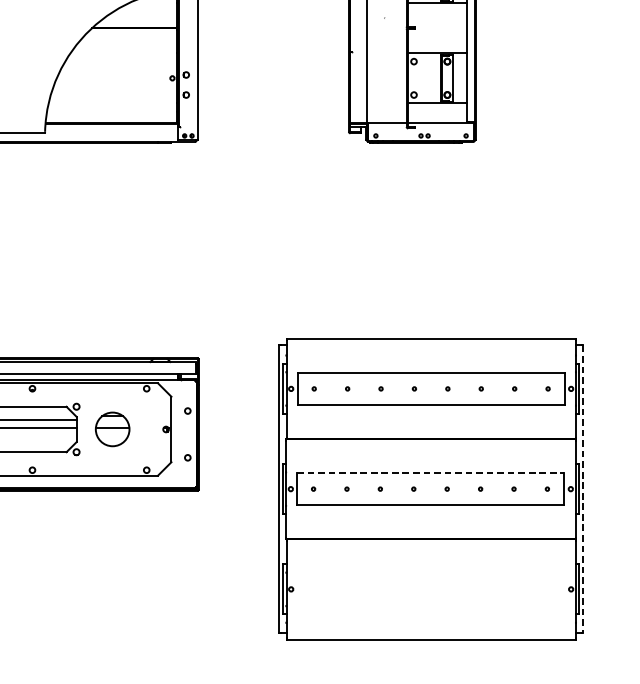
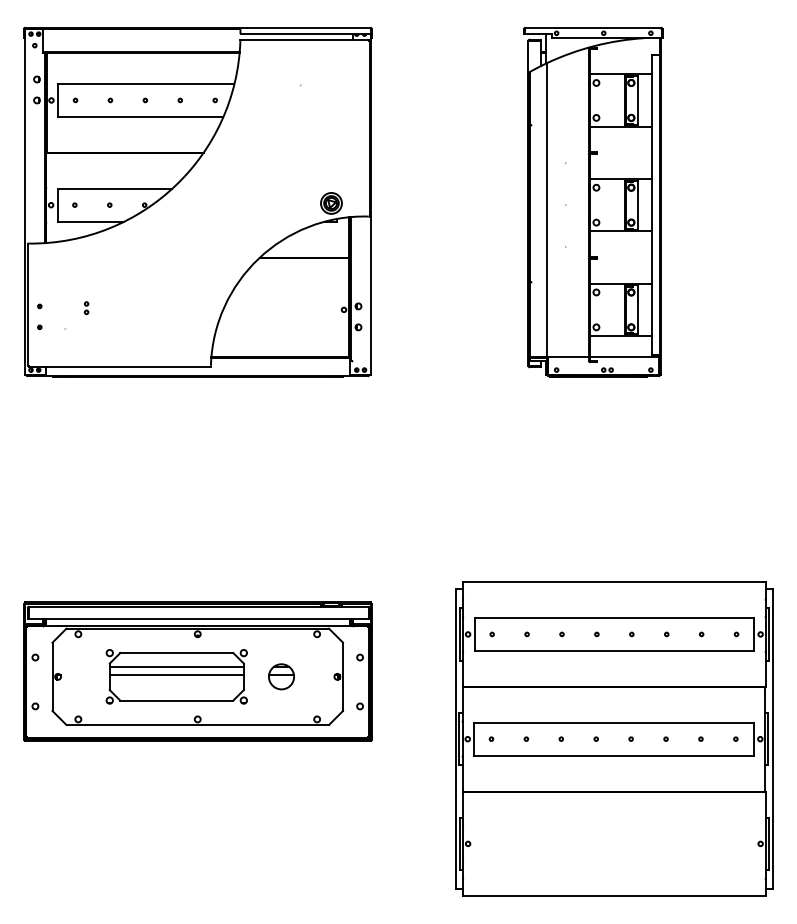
part: (112, 429) -> (281, 676), size x0.71
line: (431, 473) -> (614, 722), dashed -> solid
line: (583, 489) -> (773, 739), dashed -> solid

